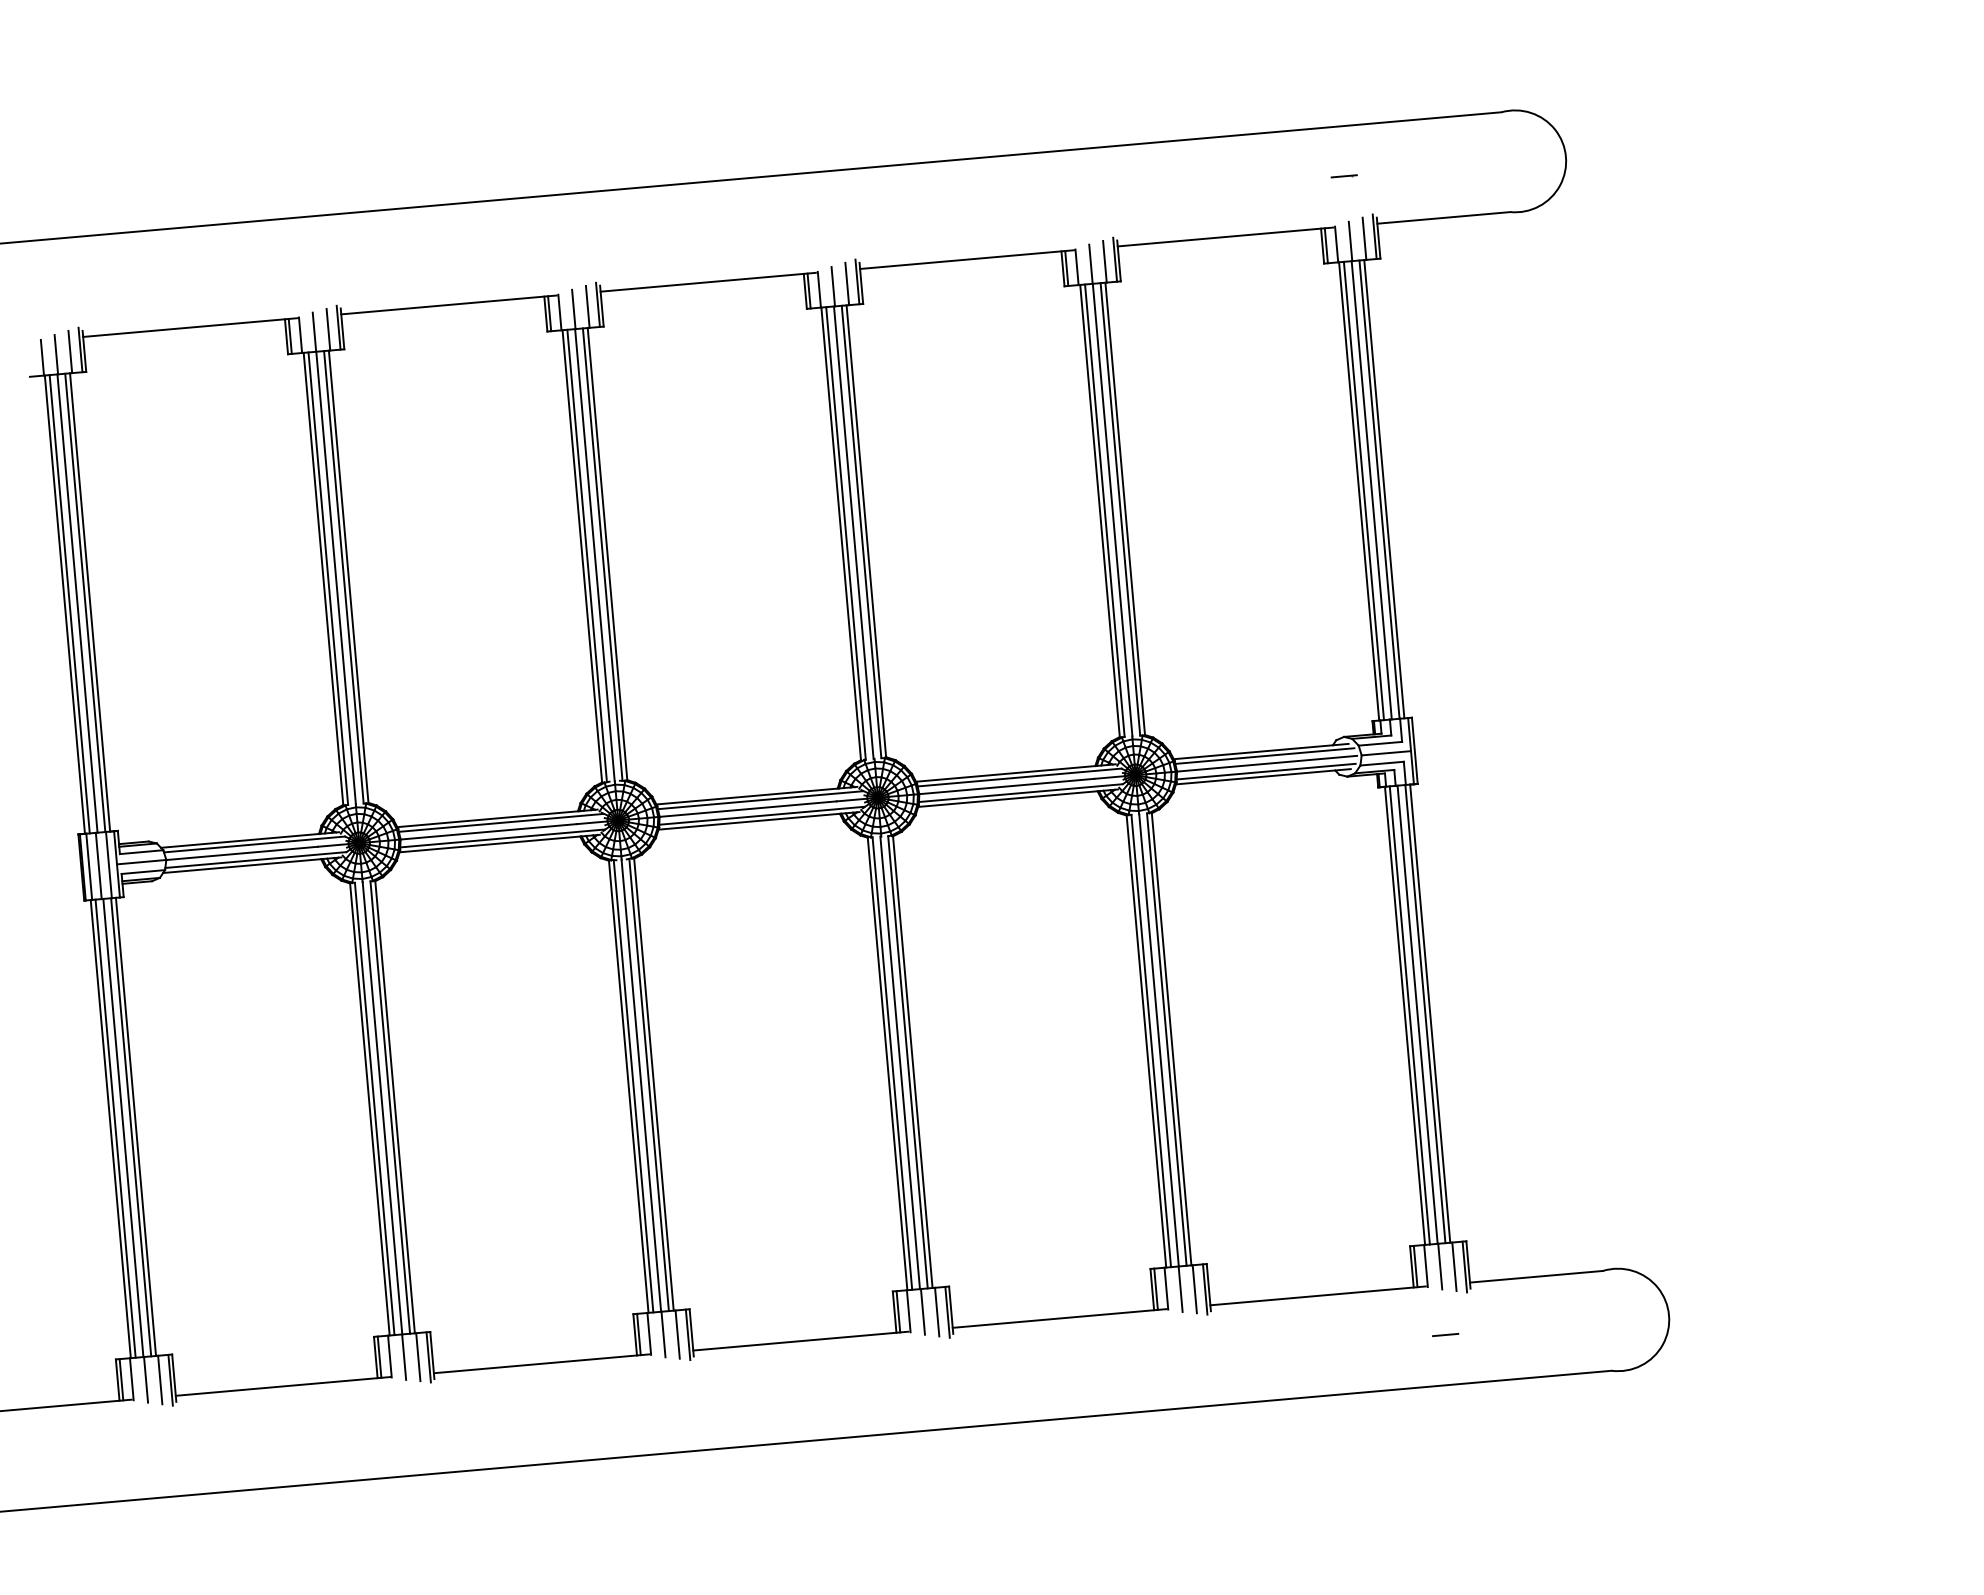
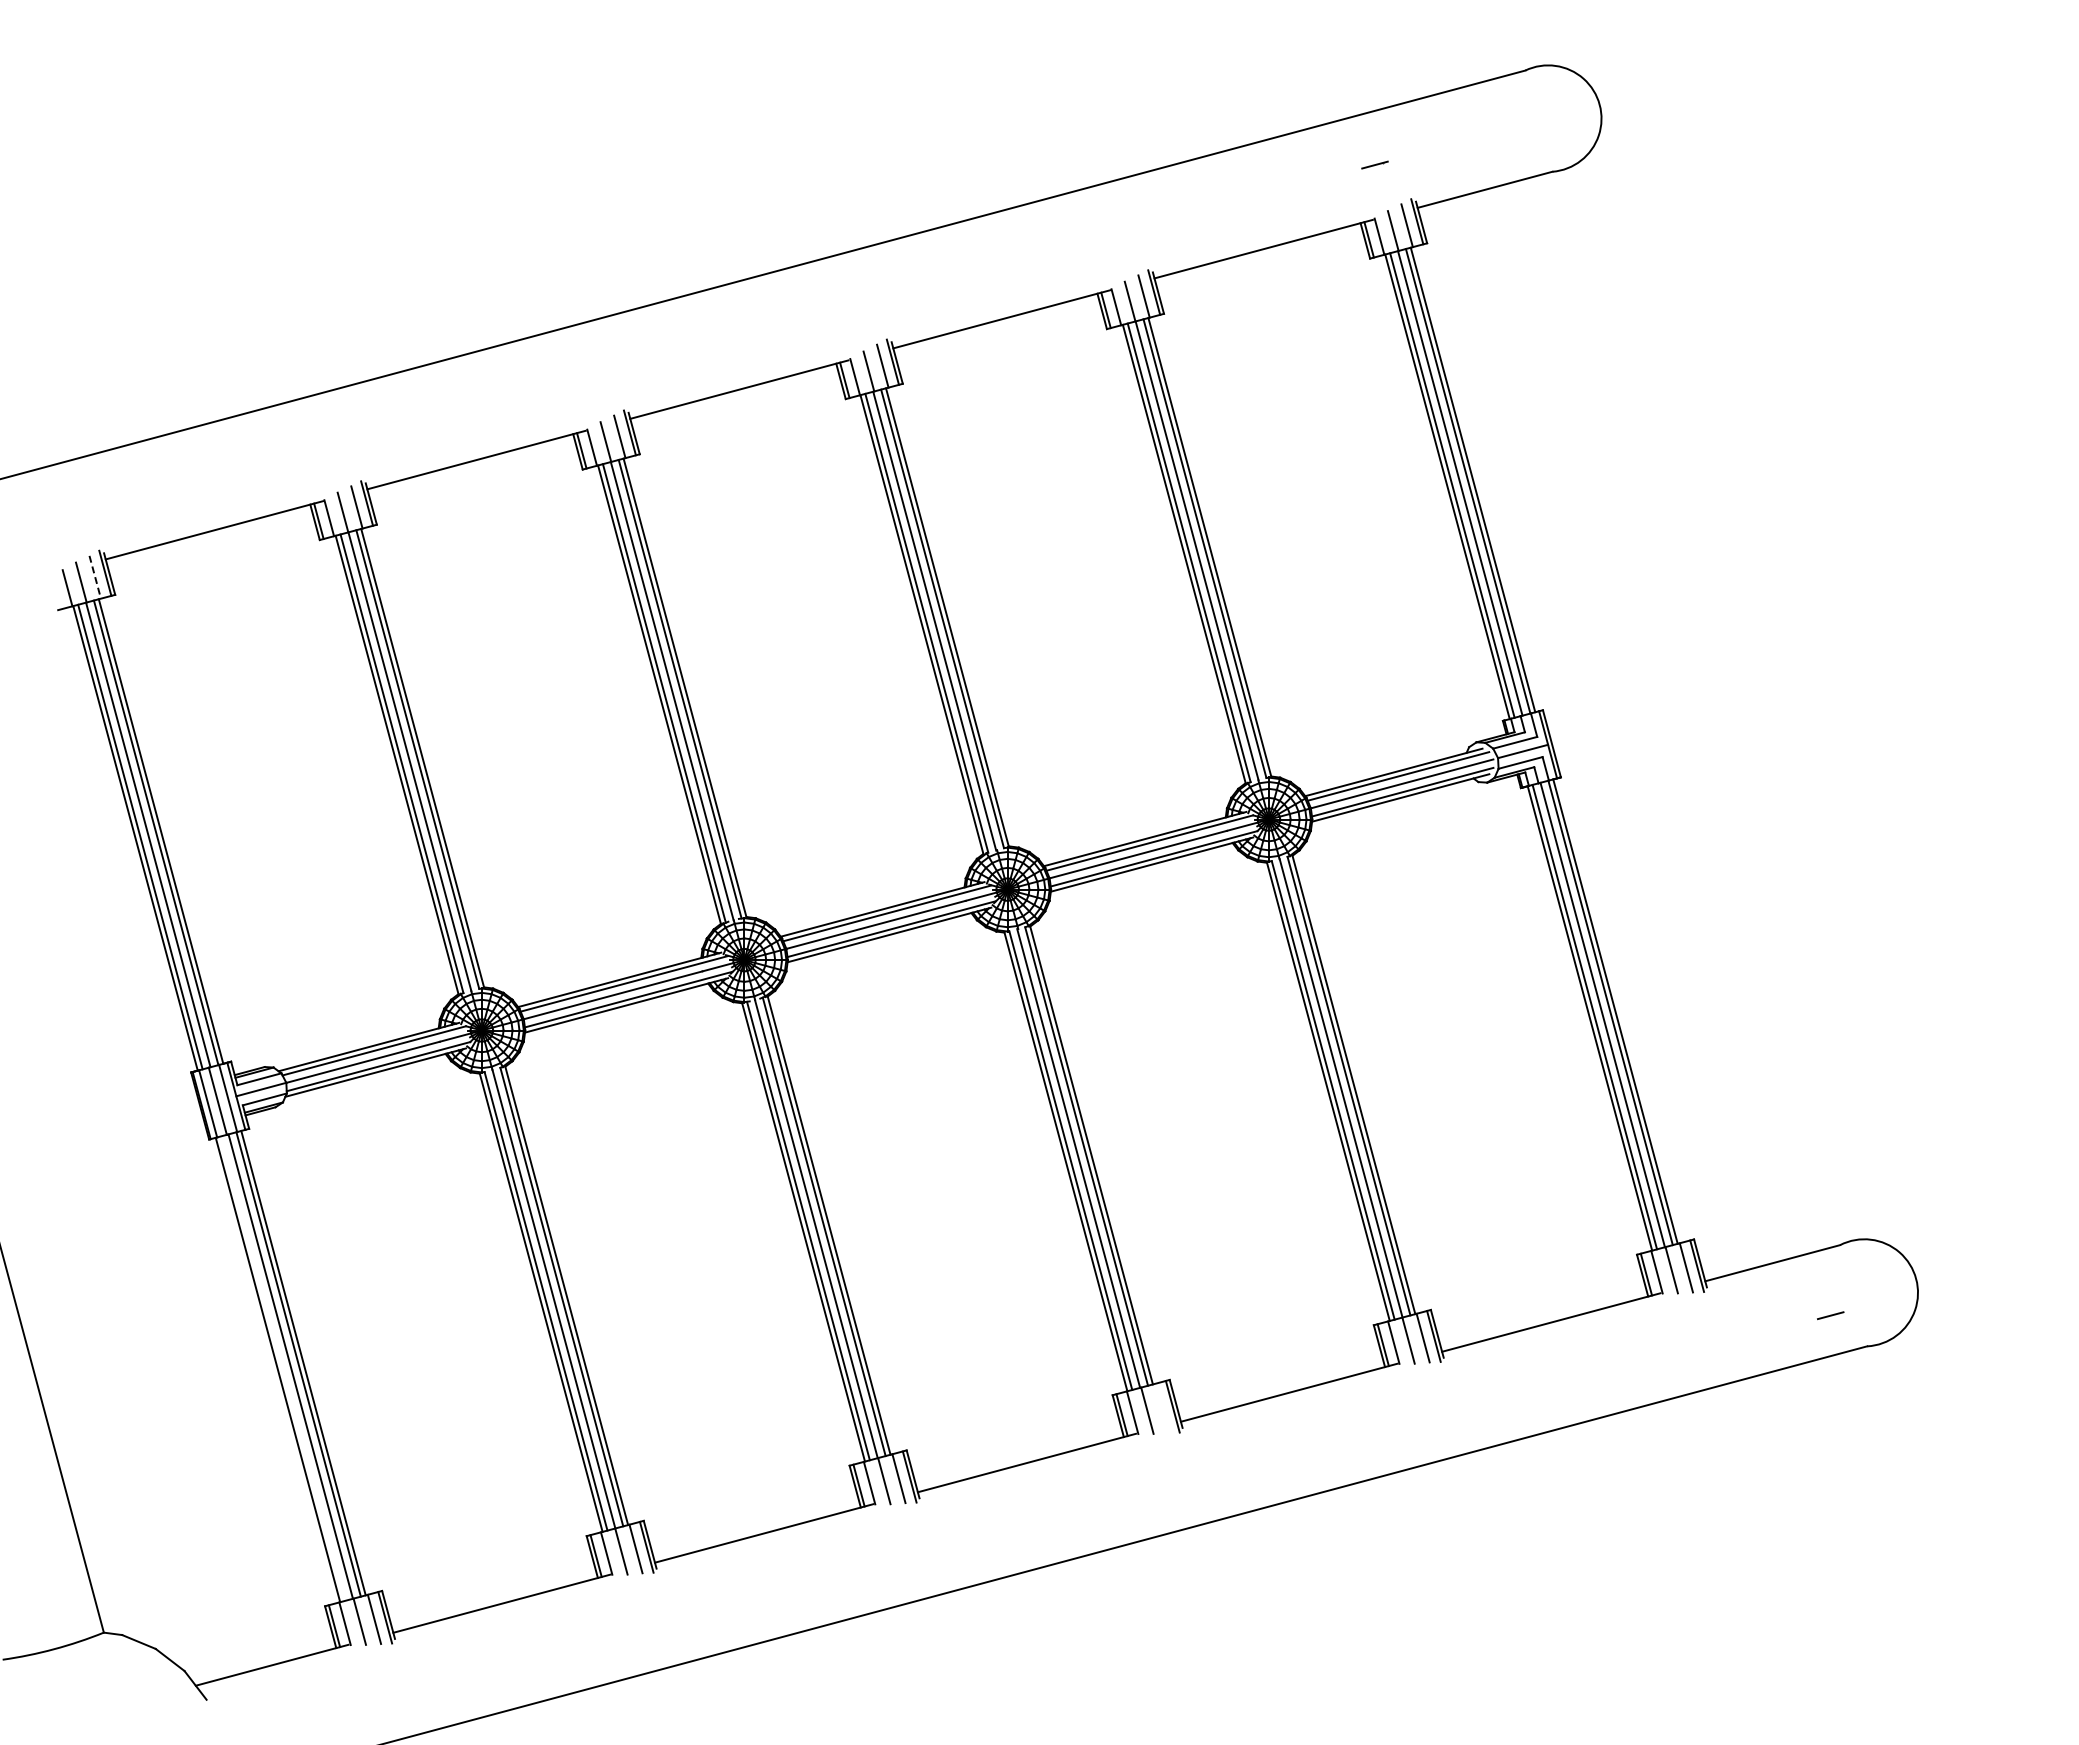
line: (70, 352) -> (95, 577), solid -> dashed
line: (115, 1128) -> (282, 1368), removed
line: (936, 1312) -> (1161, 1408), removed
line: (1445, 1334) -> (1830, 1315), moved

